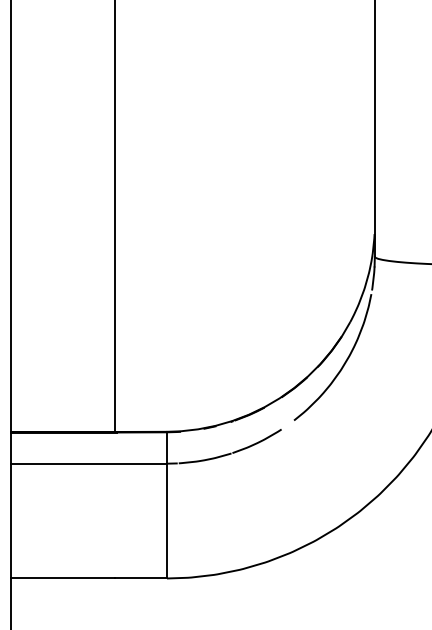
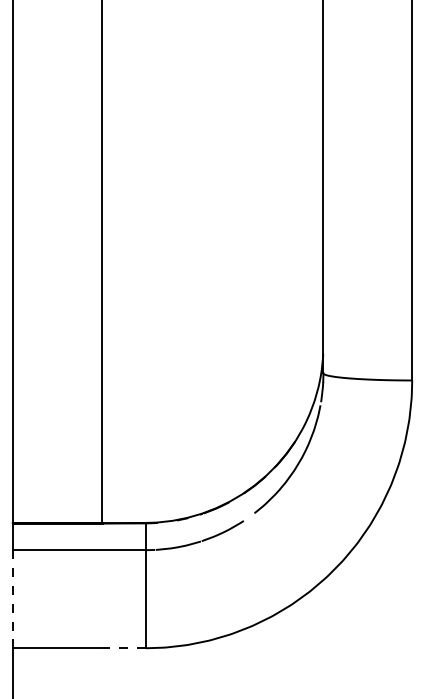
line: (10, 520) -> (12, 598), solid -> dashed
line: (140, 578) -> (123, 648), solid -> dashed

